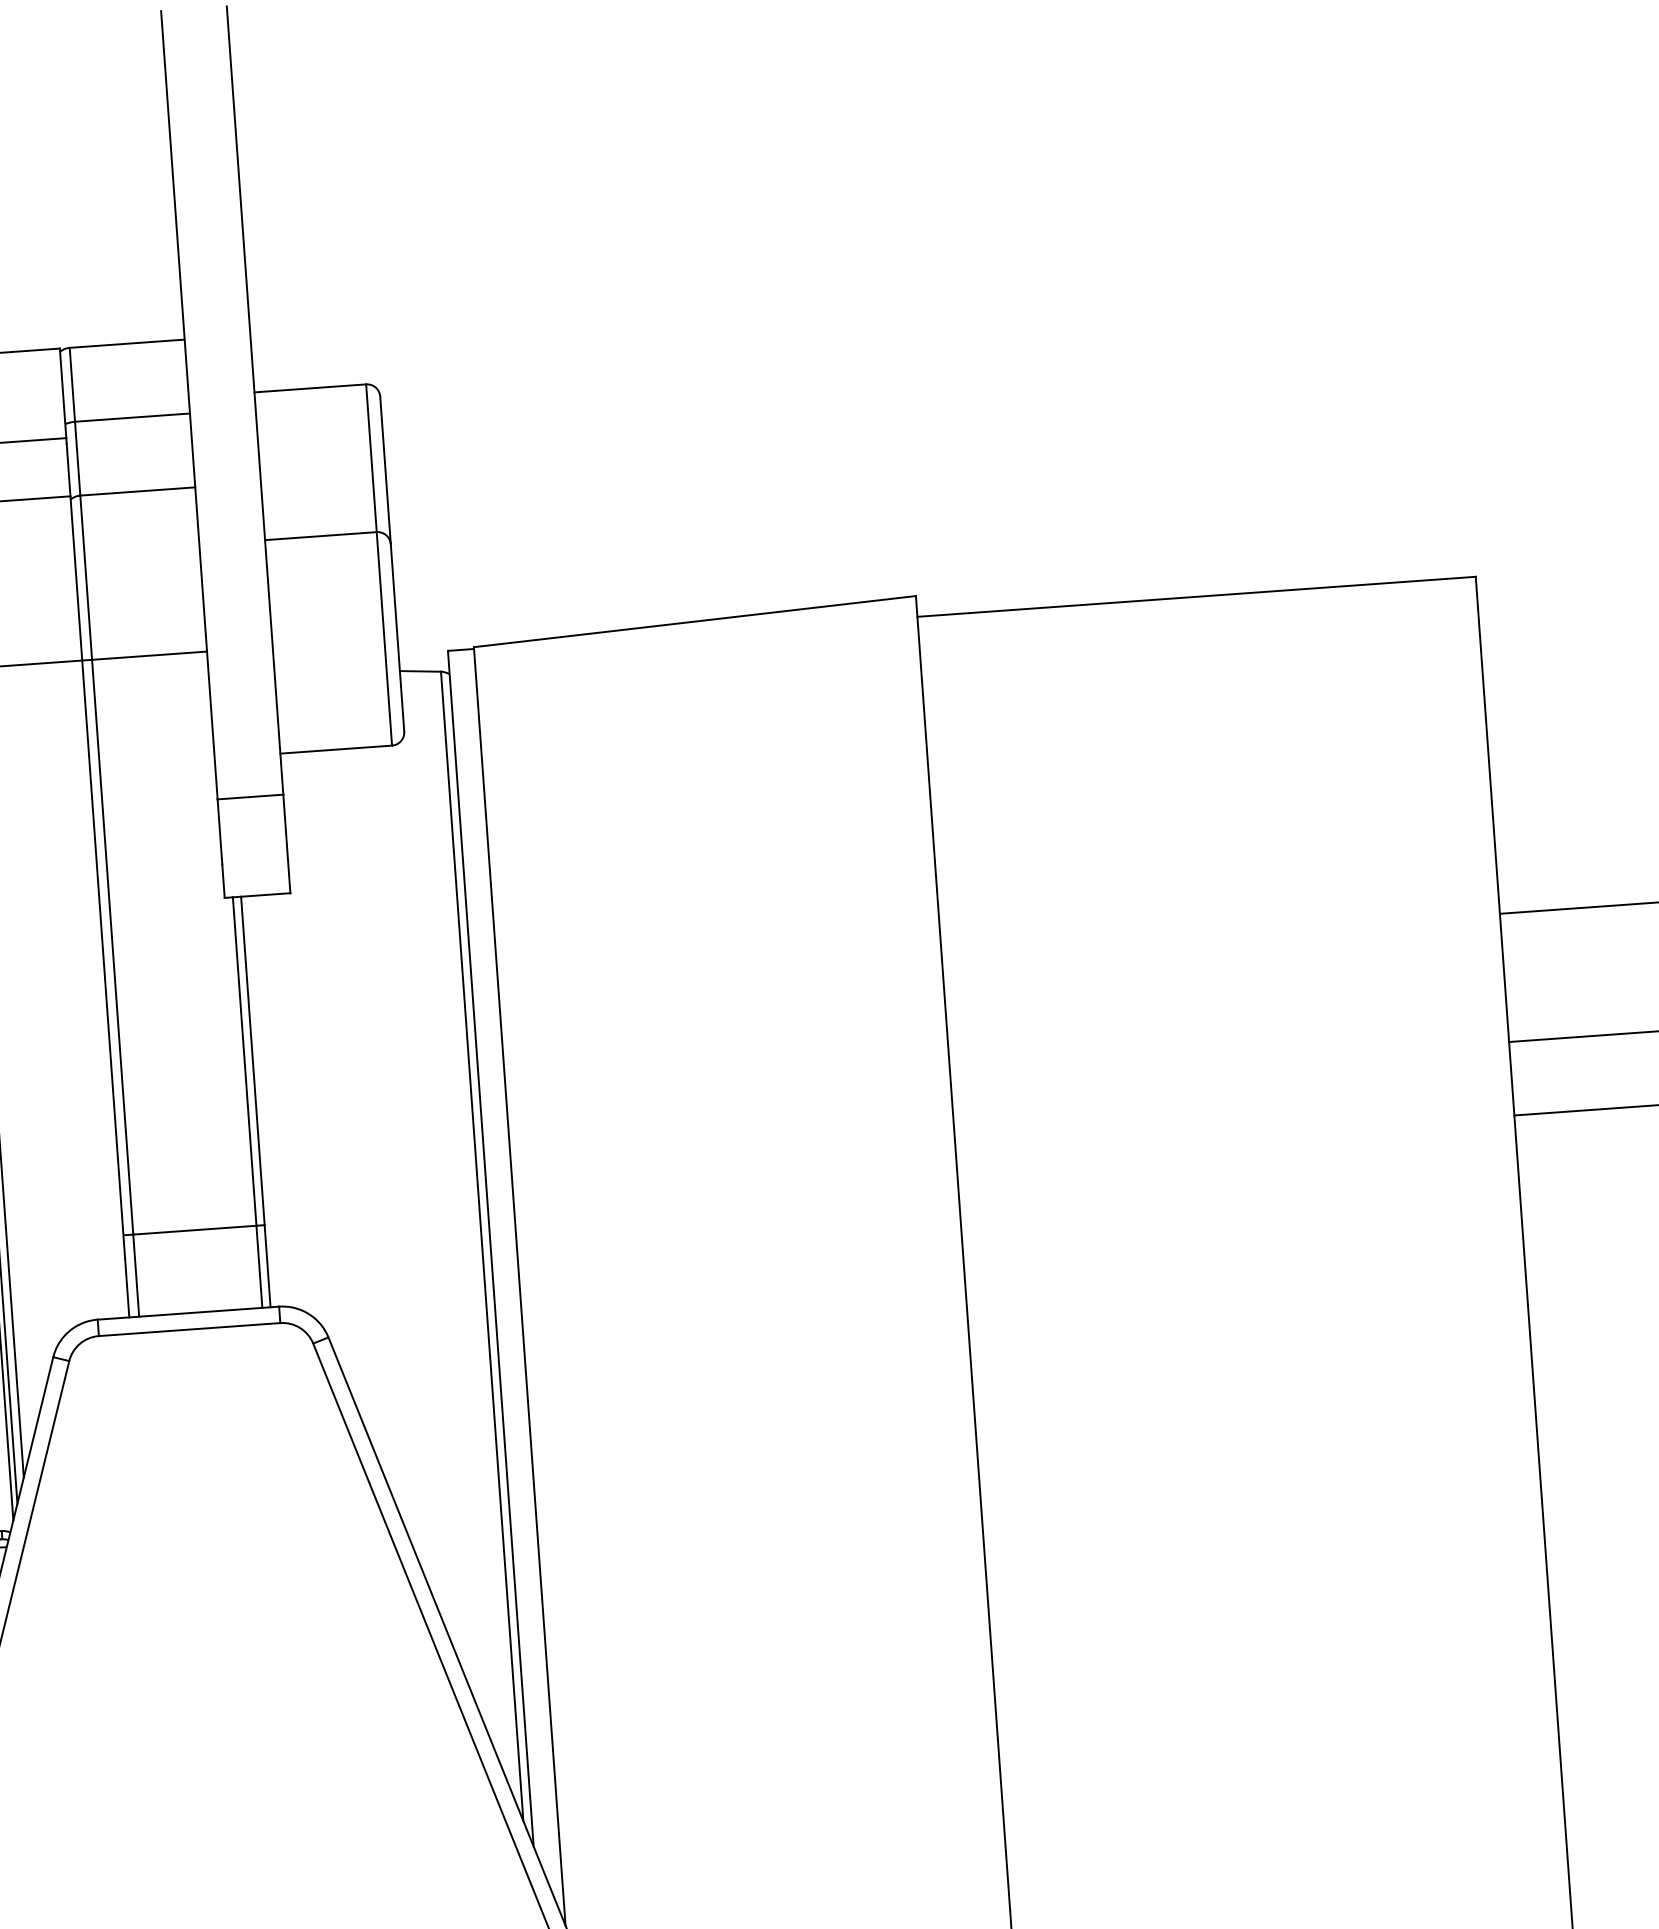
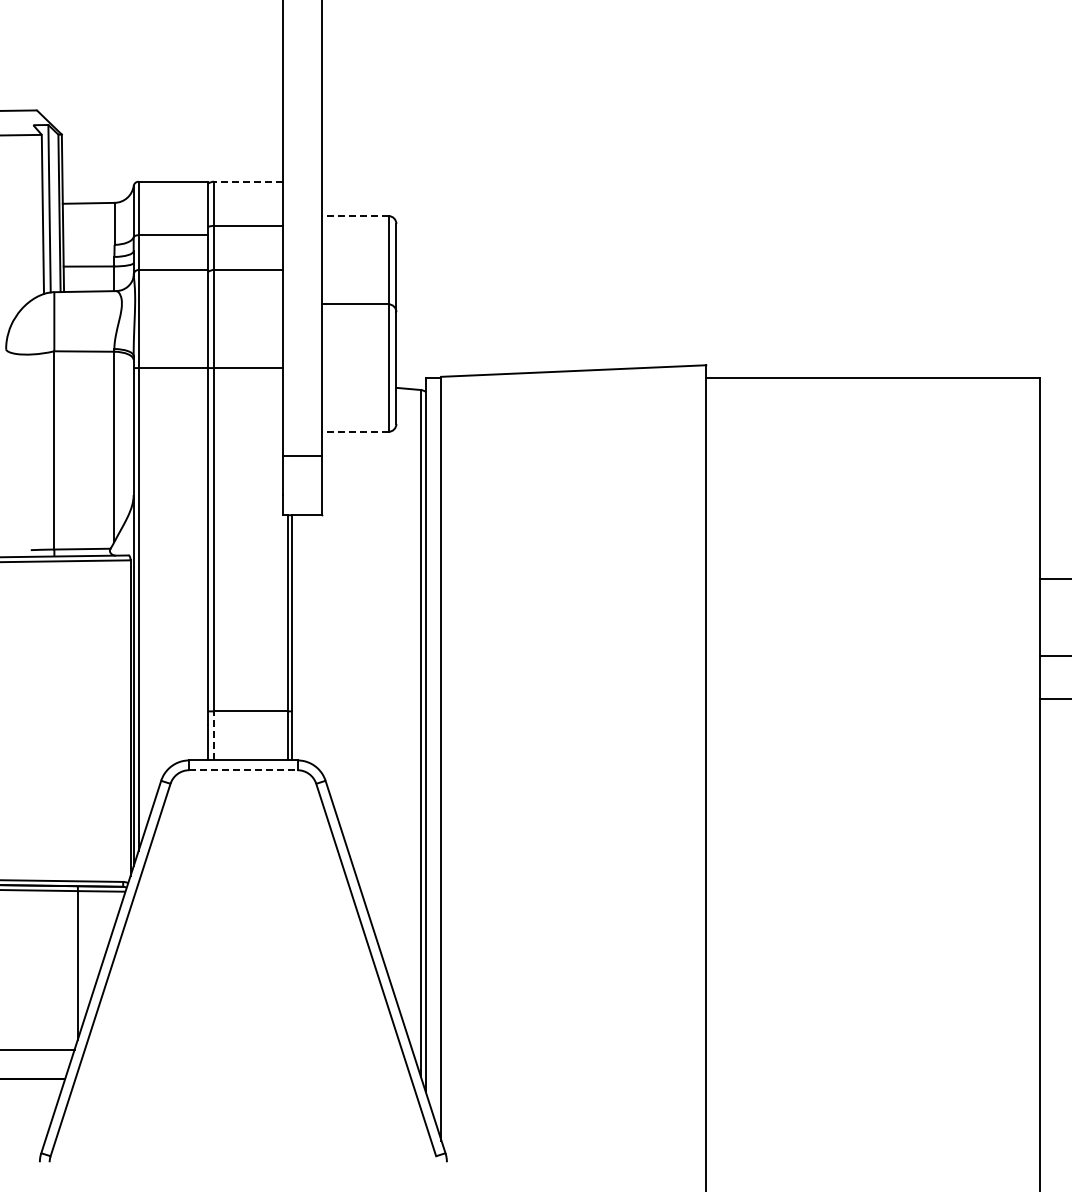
line: (125, 343) -> (247, 181), solid -> dashed
line: (309, 389) -> (354, 216), solid -> dashed
line: (334, 749) -> (354, 431), solid -> dashed
line: (135, 1275) -> (213, 735), solid -> dashed
line: (189, 1330) -> (243, 770), solid -> dashed

